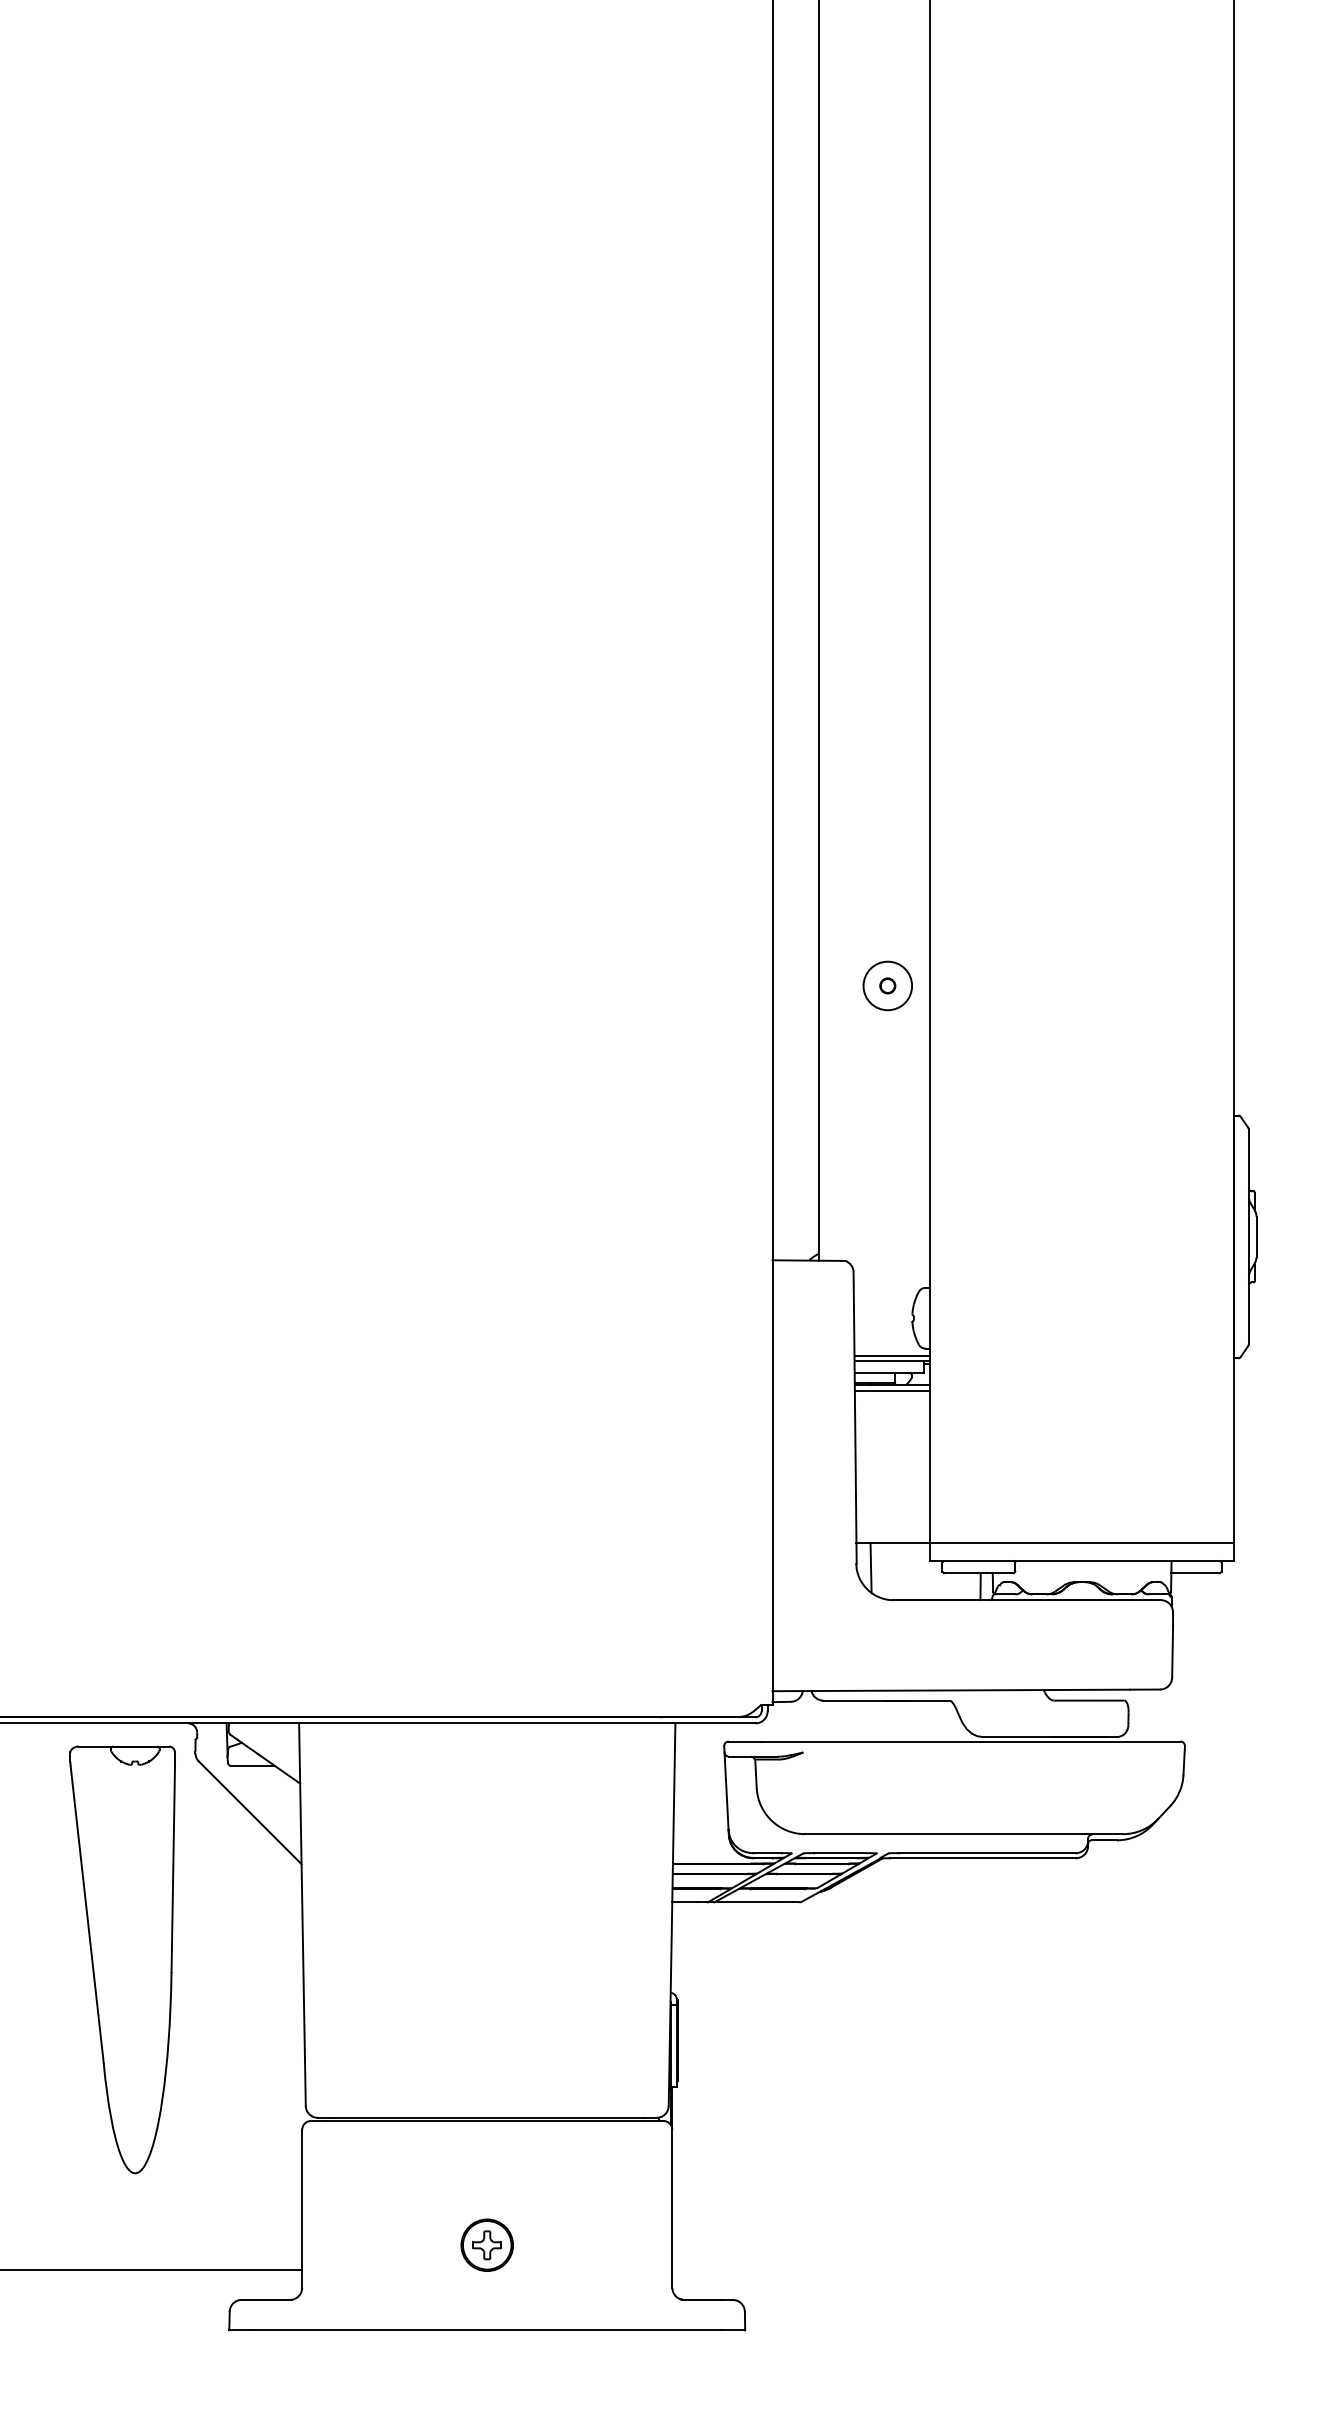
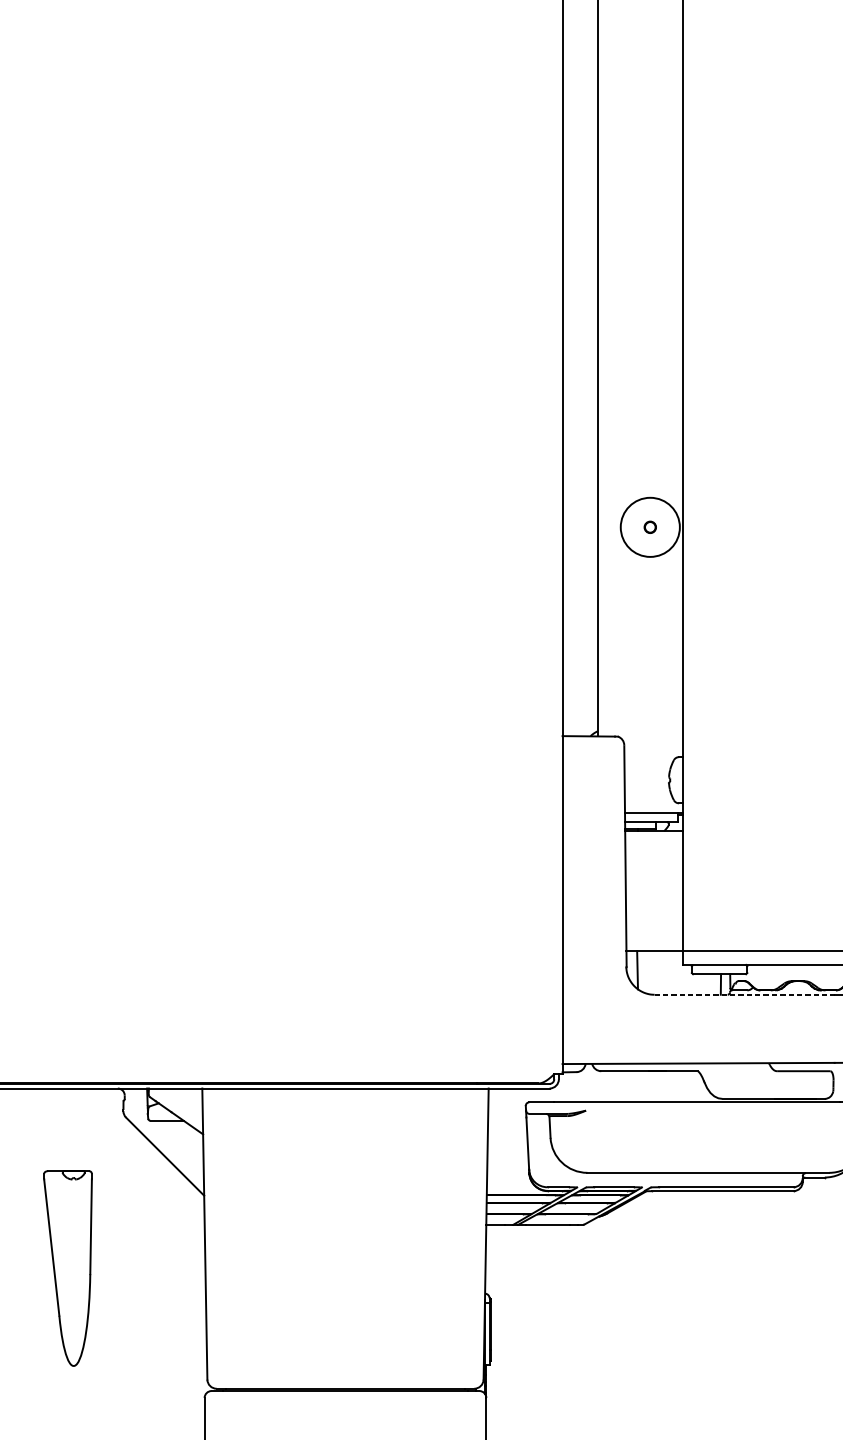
circle: (887, 985) -> (650, 527), size x1.6
line: (892, 1356) -> (653, 809), removed
line: (892, 1391) -> (653, 835), removed
line: (1012, 1600) -> (745, 995), solid -> dashed
part: (122, 1959) -> (67, 1268), size x0.6

